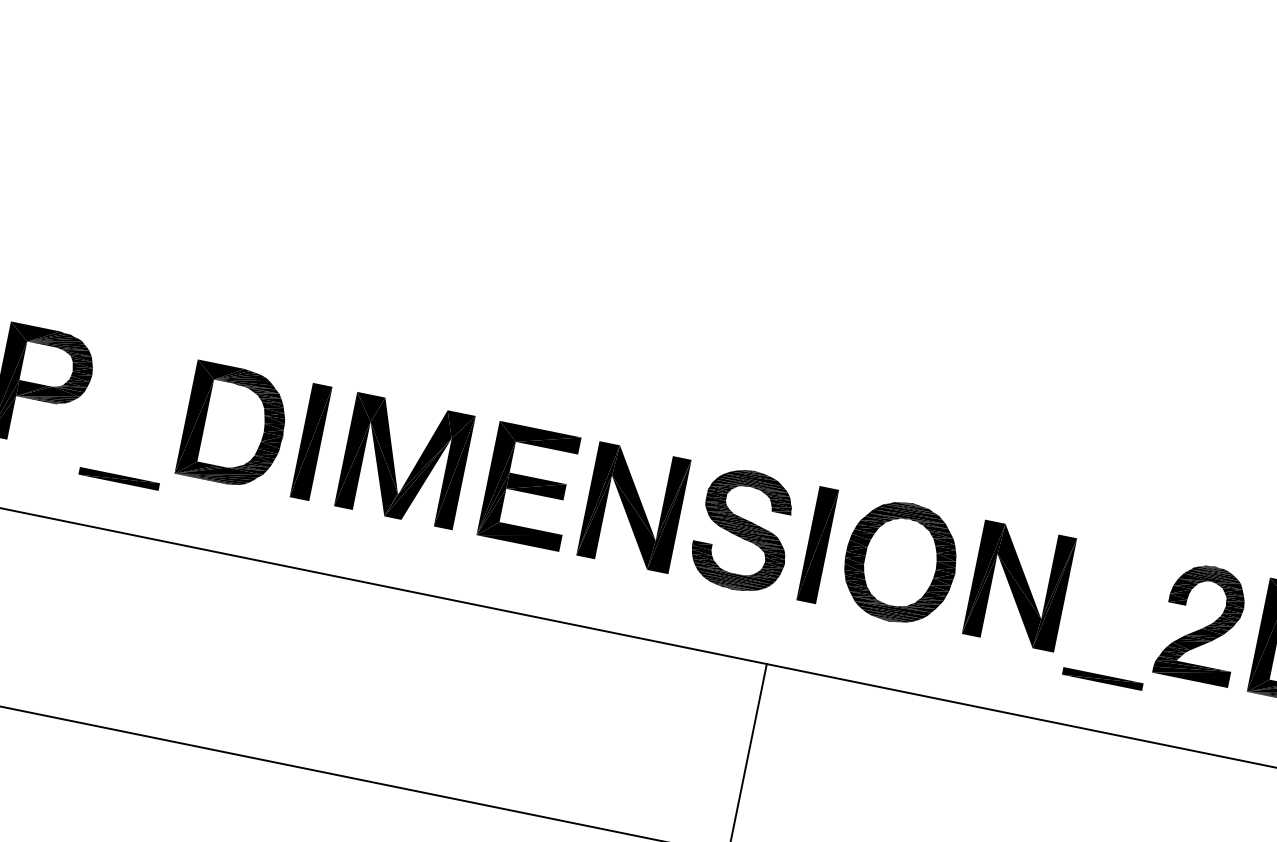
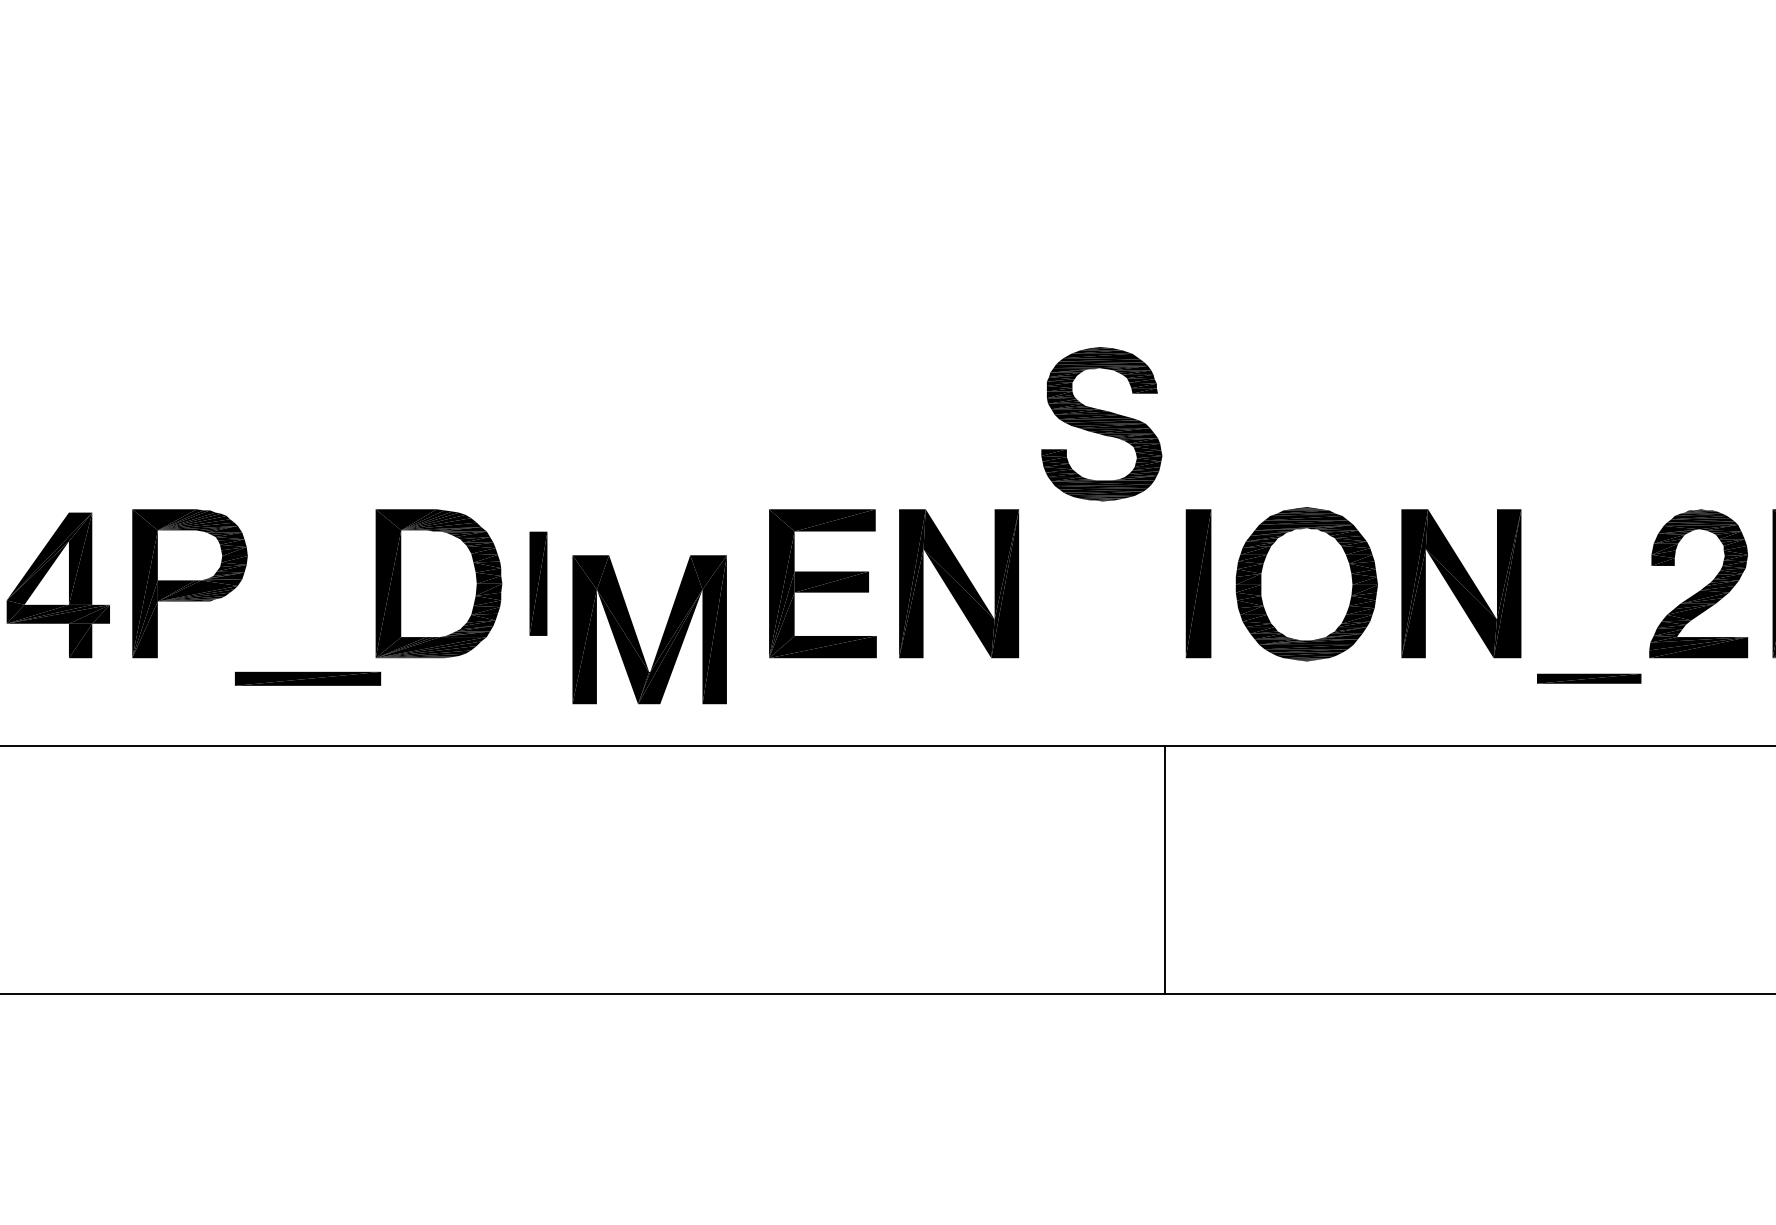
part: (311, 441) -> (538, 583), size x0.7
part: (394, 462) -> (636, 634), moved
part: (119, 478) -> (307, 678), size x1.4
part: (743, 530) -> (1101, 424), moved

